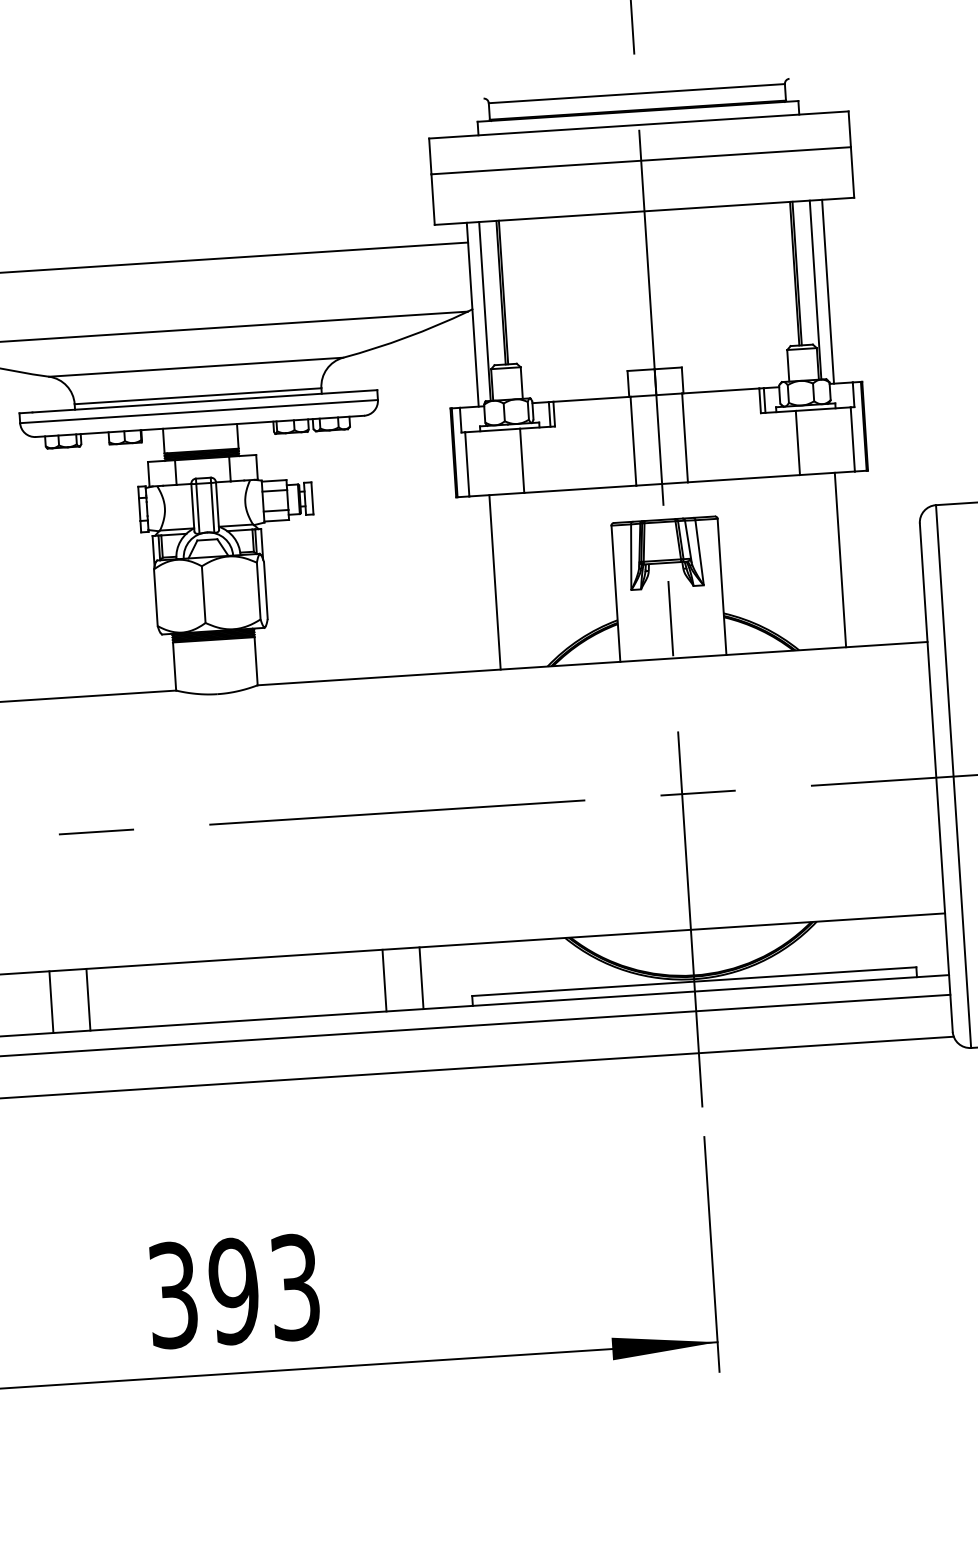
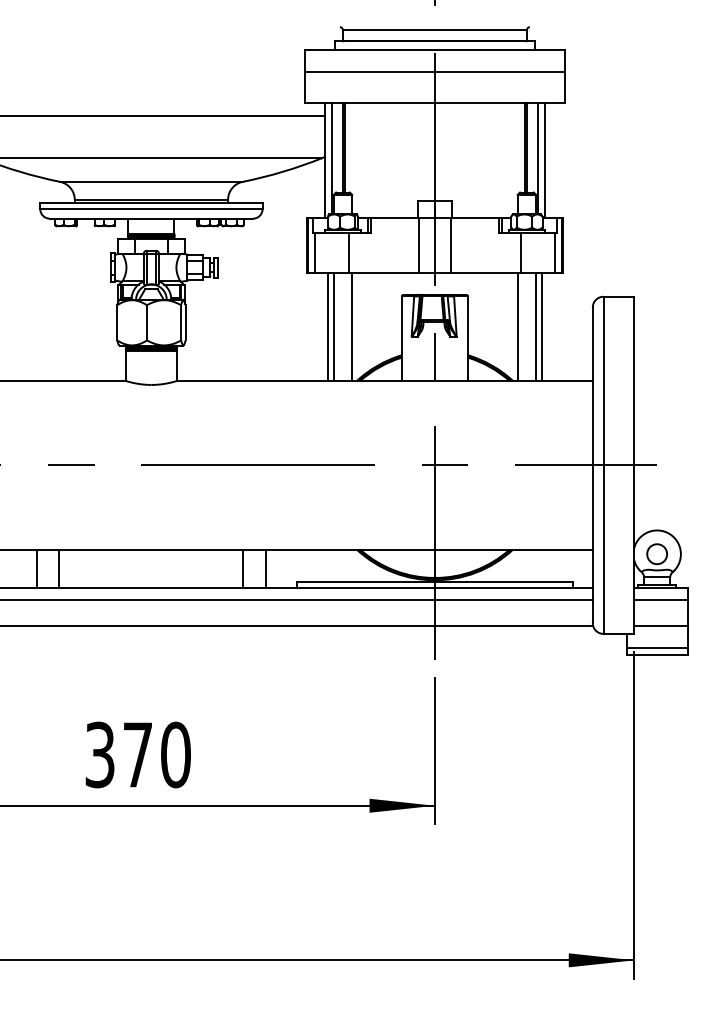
line: (831, 560) -> (536, 326), added
line: (800, 561) -> (517, 326), added
line: (534, 579) -> (352, 326), added
line: (504, 581) -> (333, 326), added
text: (263, 1288) -> (156, 754), 393 -> 370

